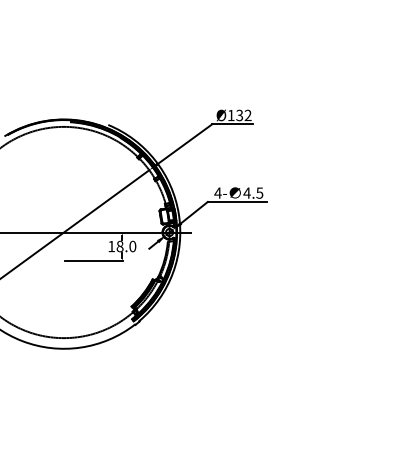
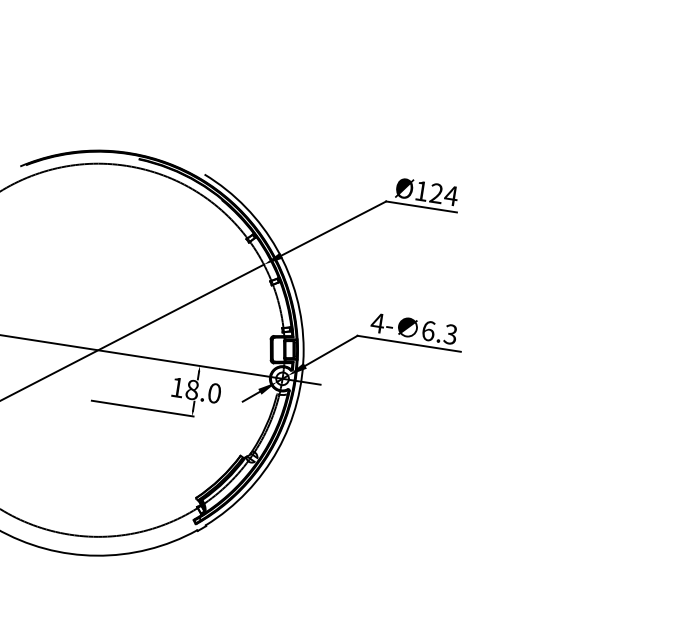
text: (243, 115) -> (443, 194), Ø132 -> Ø124
text: (253, 192) -> (439, 331), 4.5 -> 6.3

